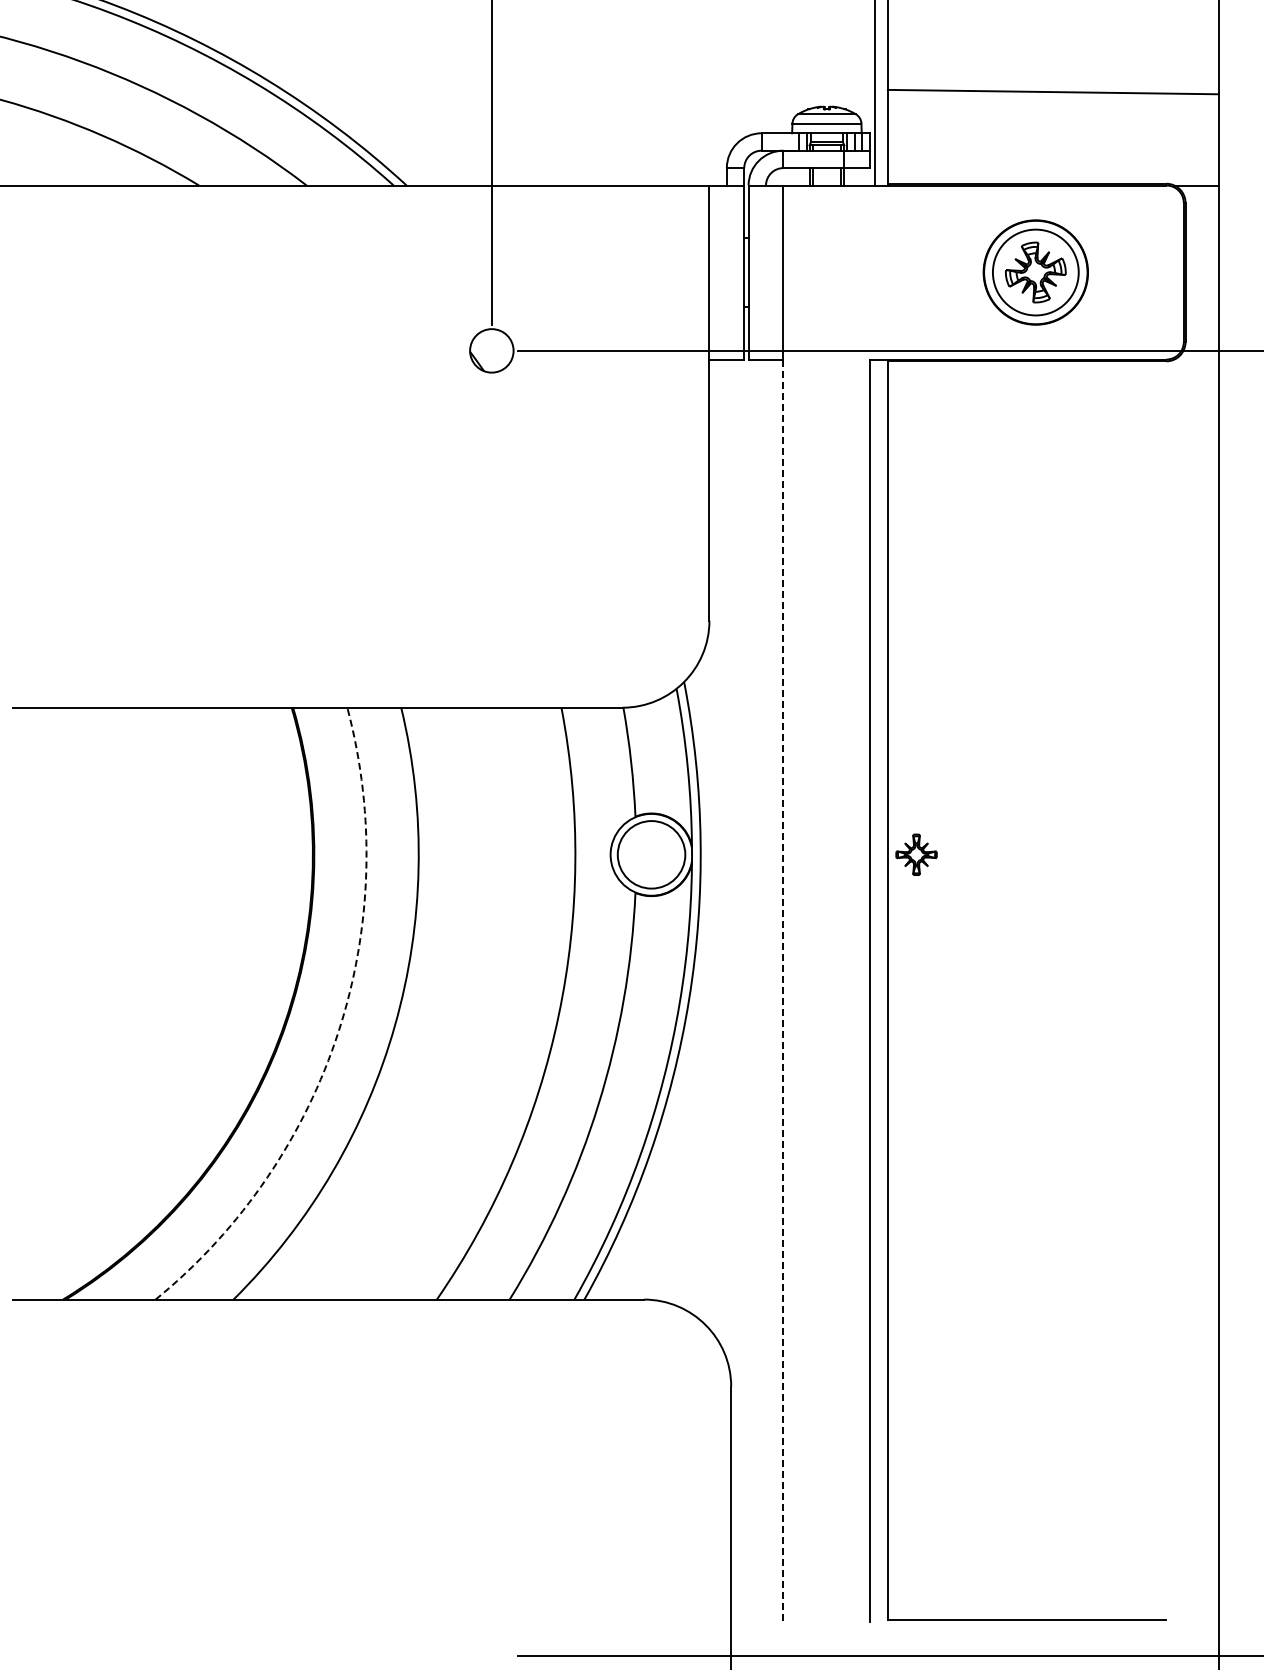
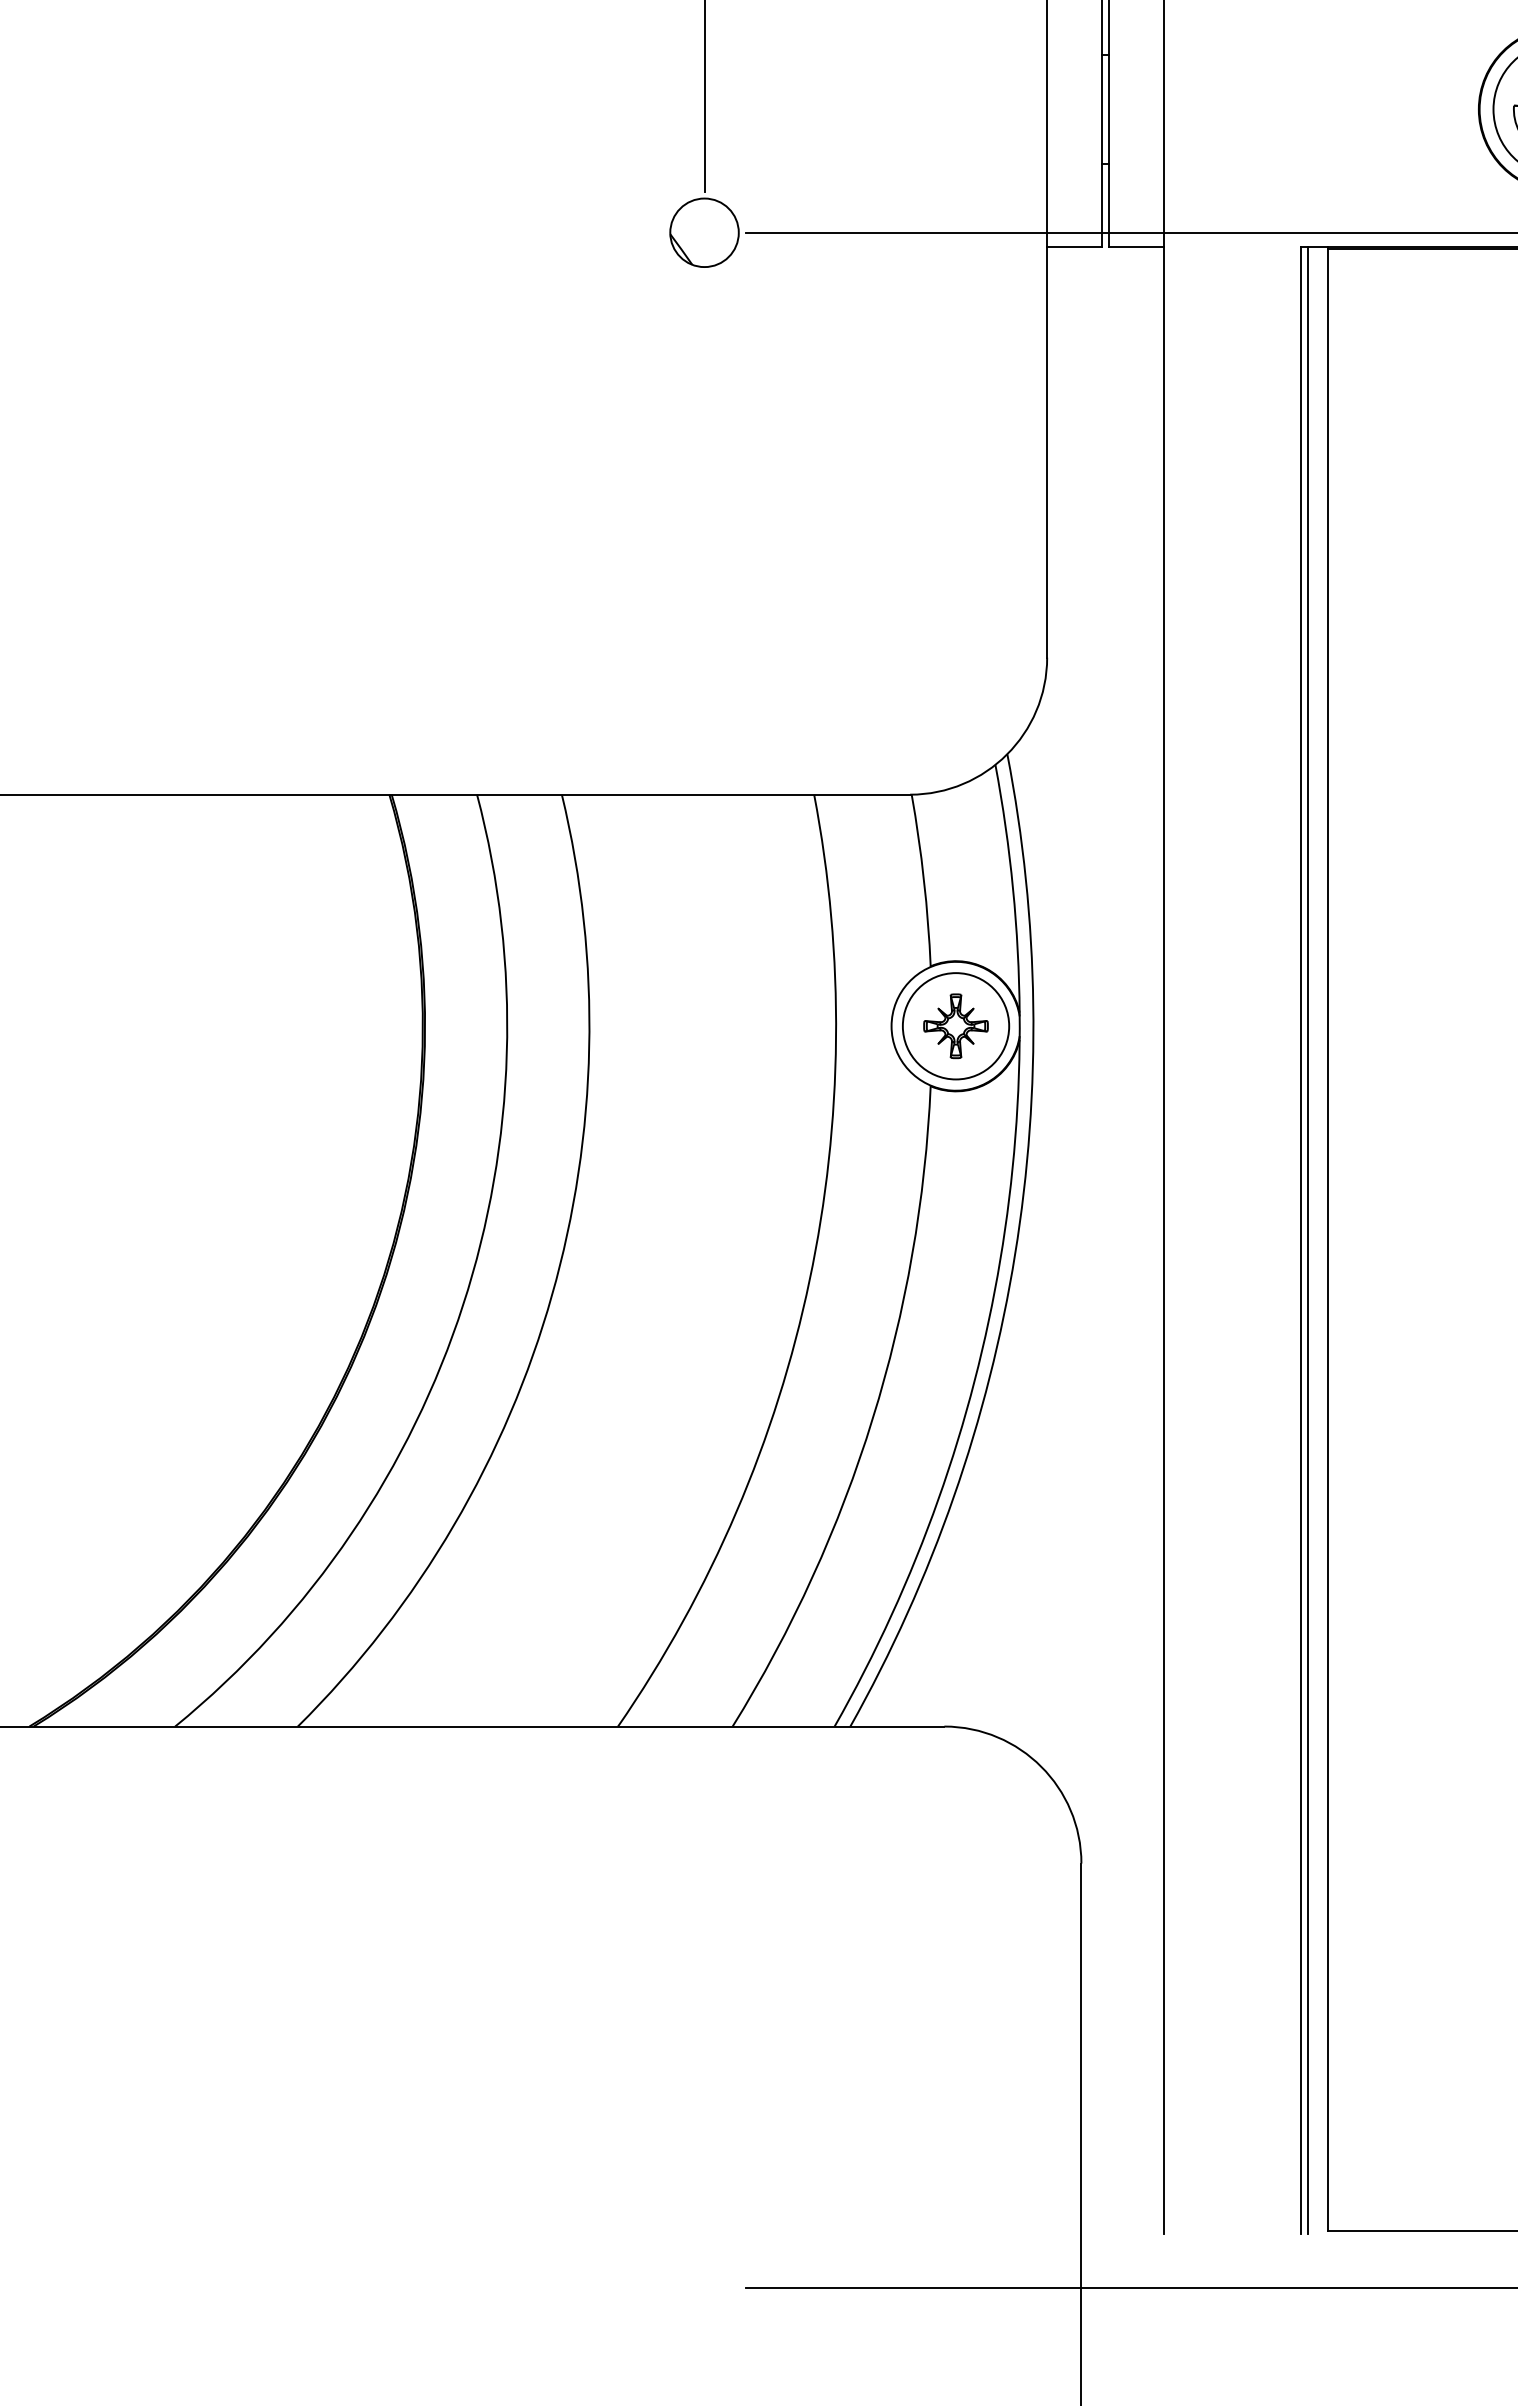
part: (916, 854) -> (955, 1025), moved
line: (874, 990) -> (1307, 1239), added
line: (783, 991) -> (1163, 1241), dashed -> solid
arc: (338, 1031) -> (463, 1304), dashed -> solid

